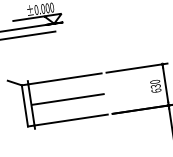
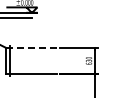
line: (64, 78) -> (33, 47), solid -> dashed
line: (67, 98) -> (33, 60), removed

